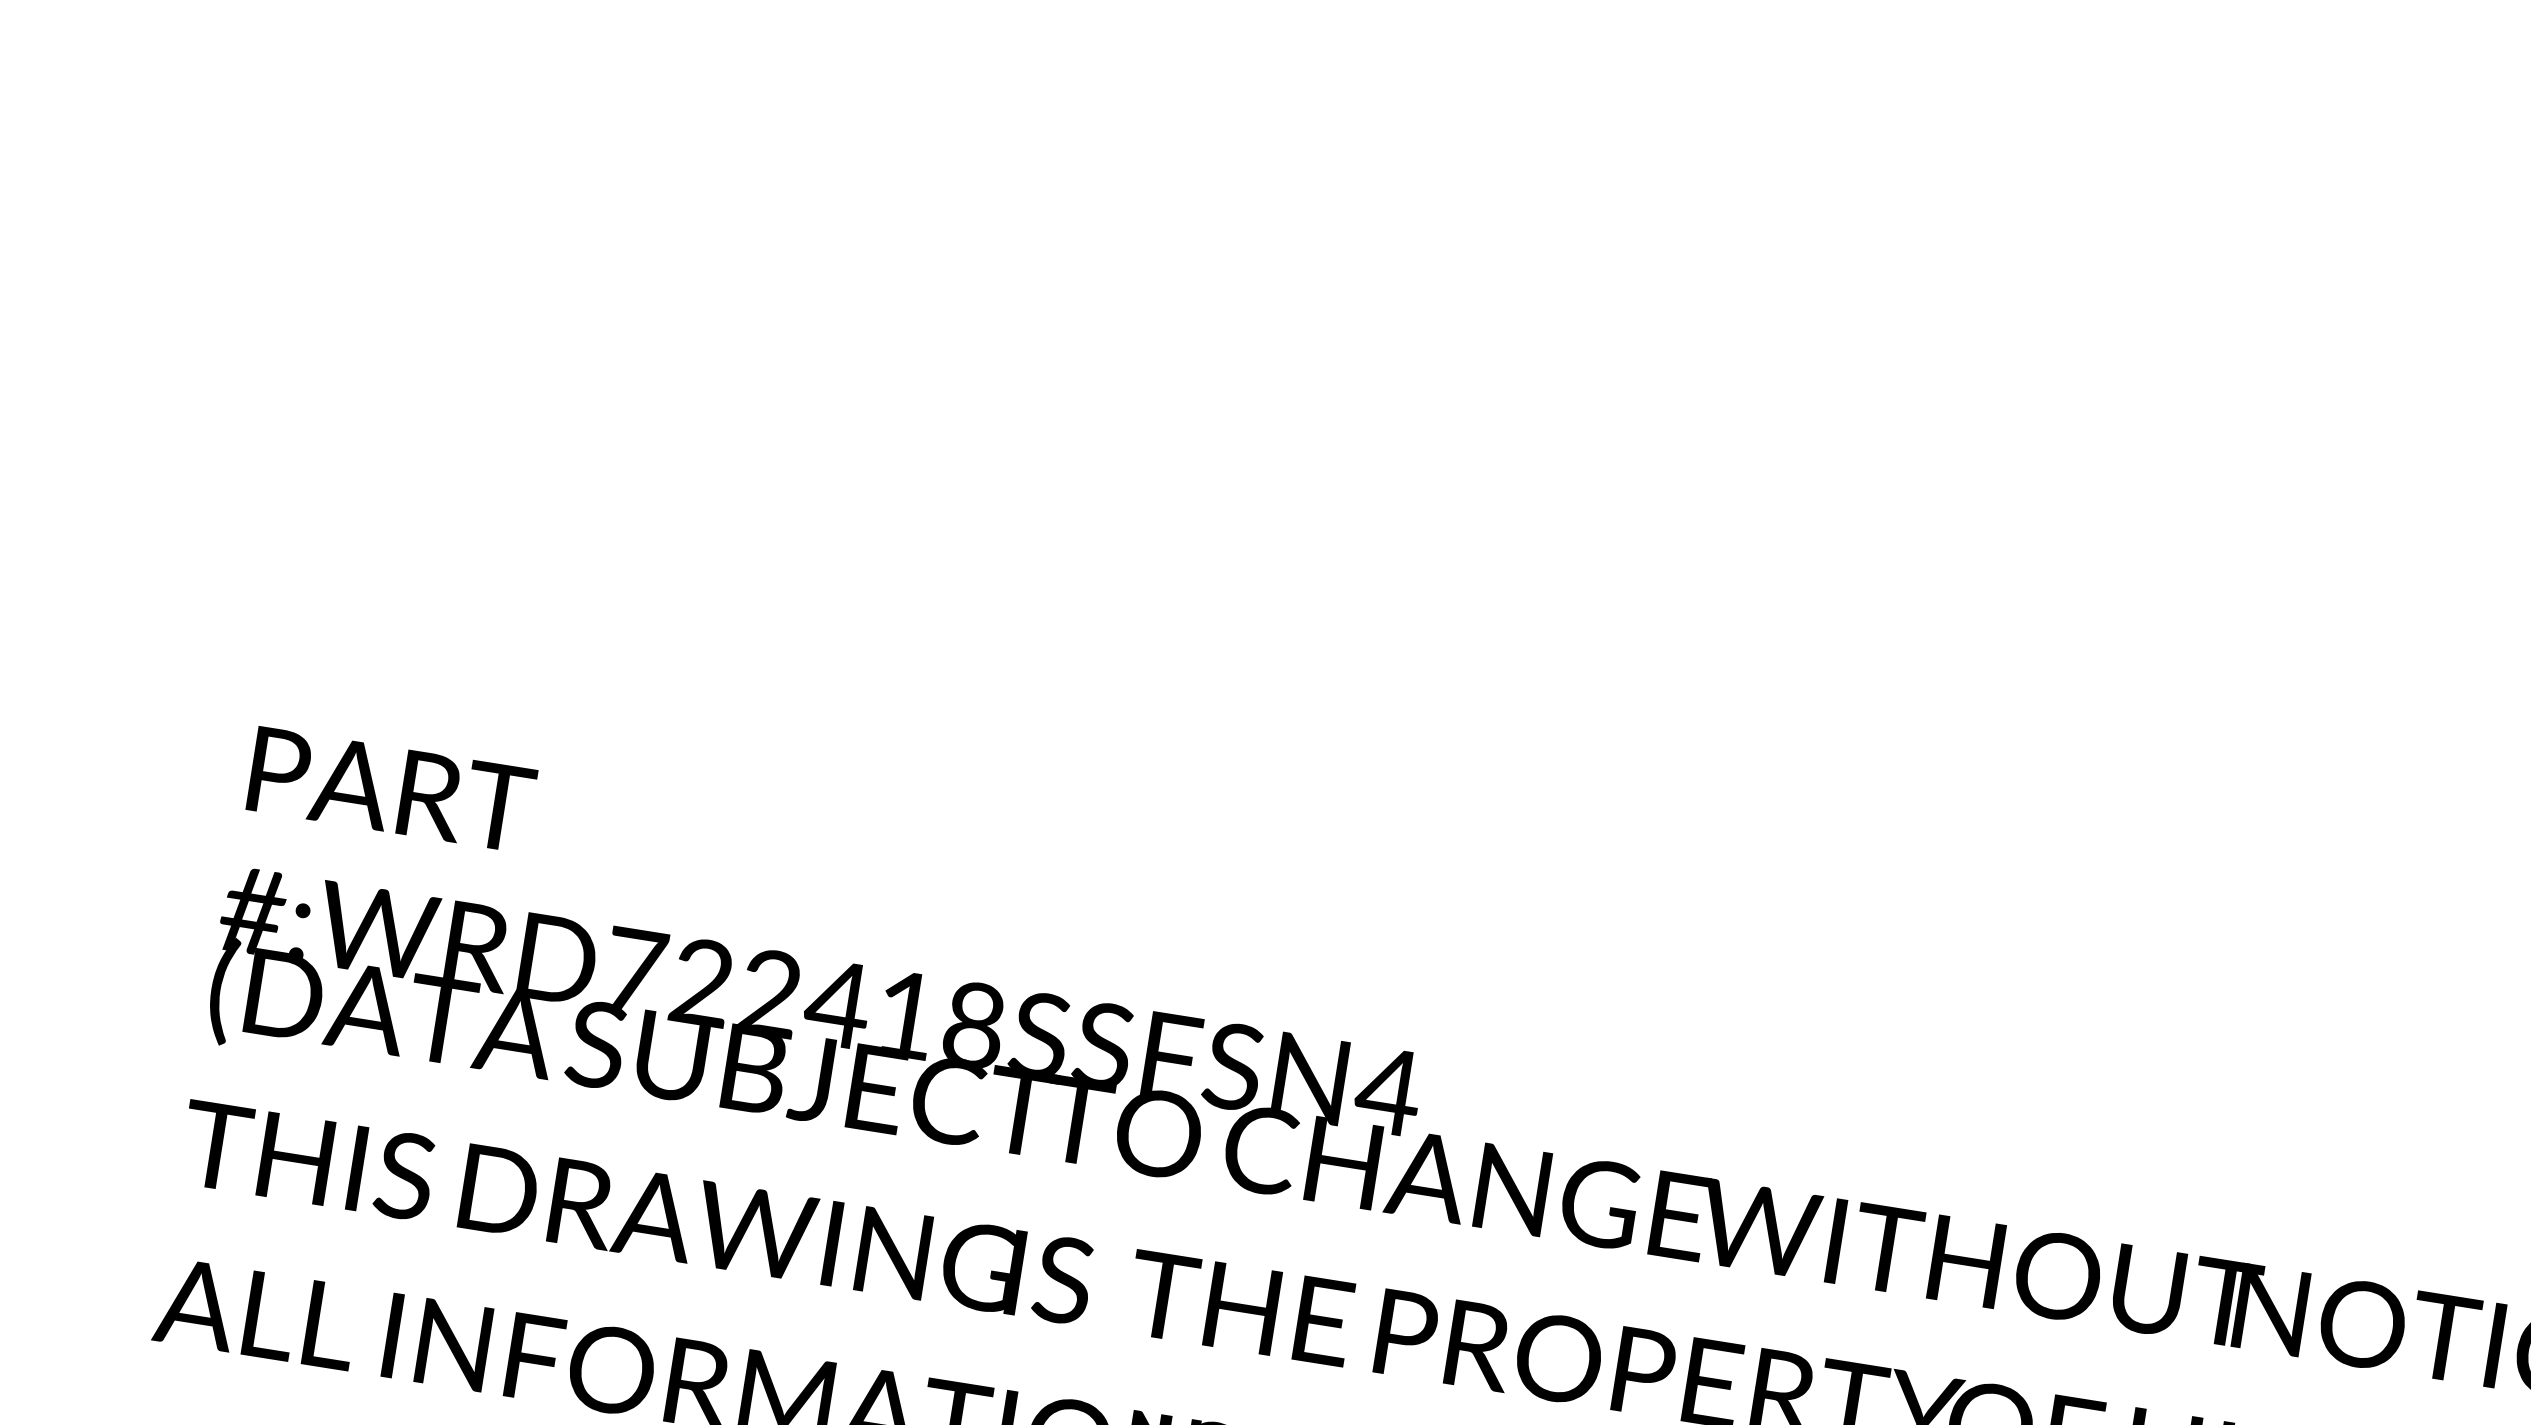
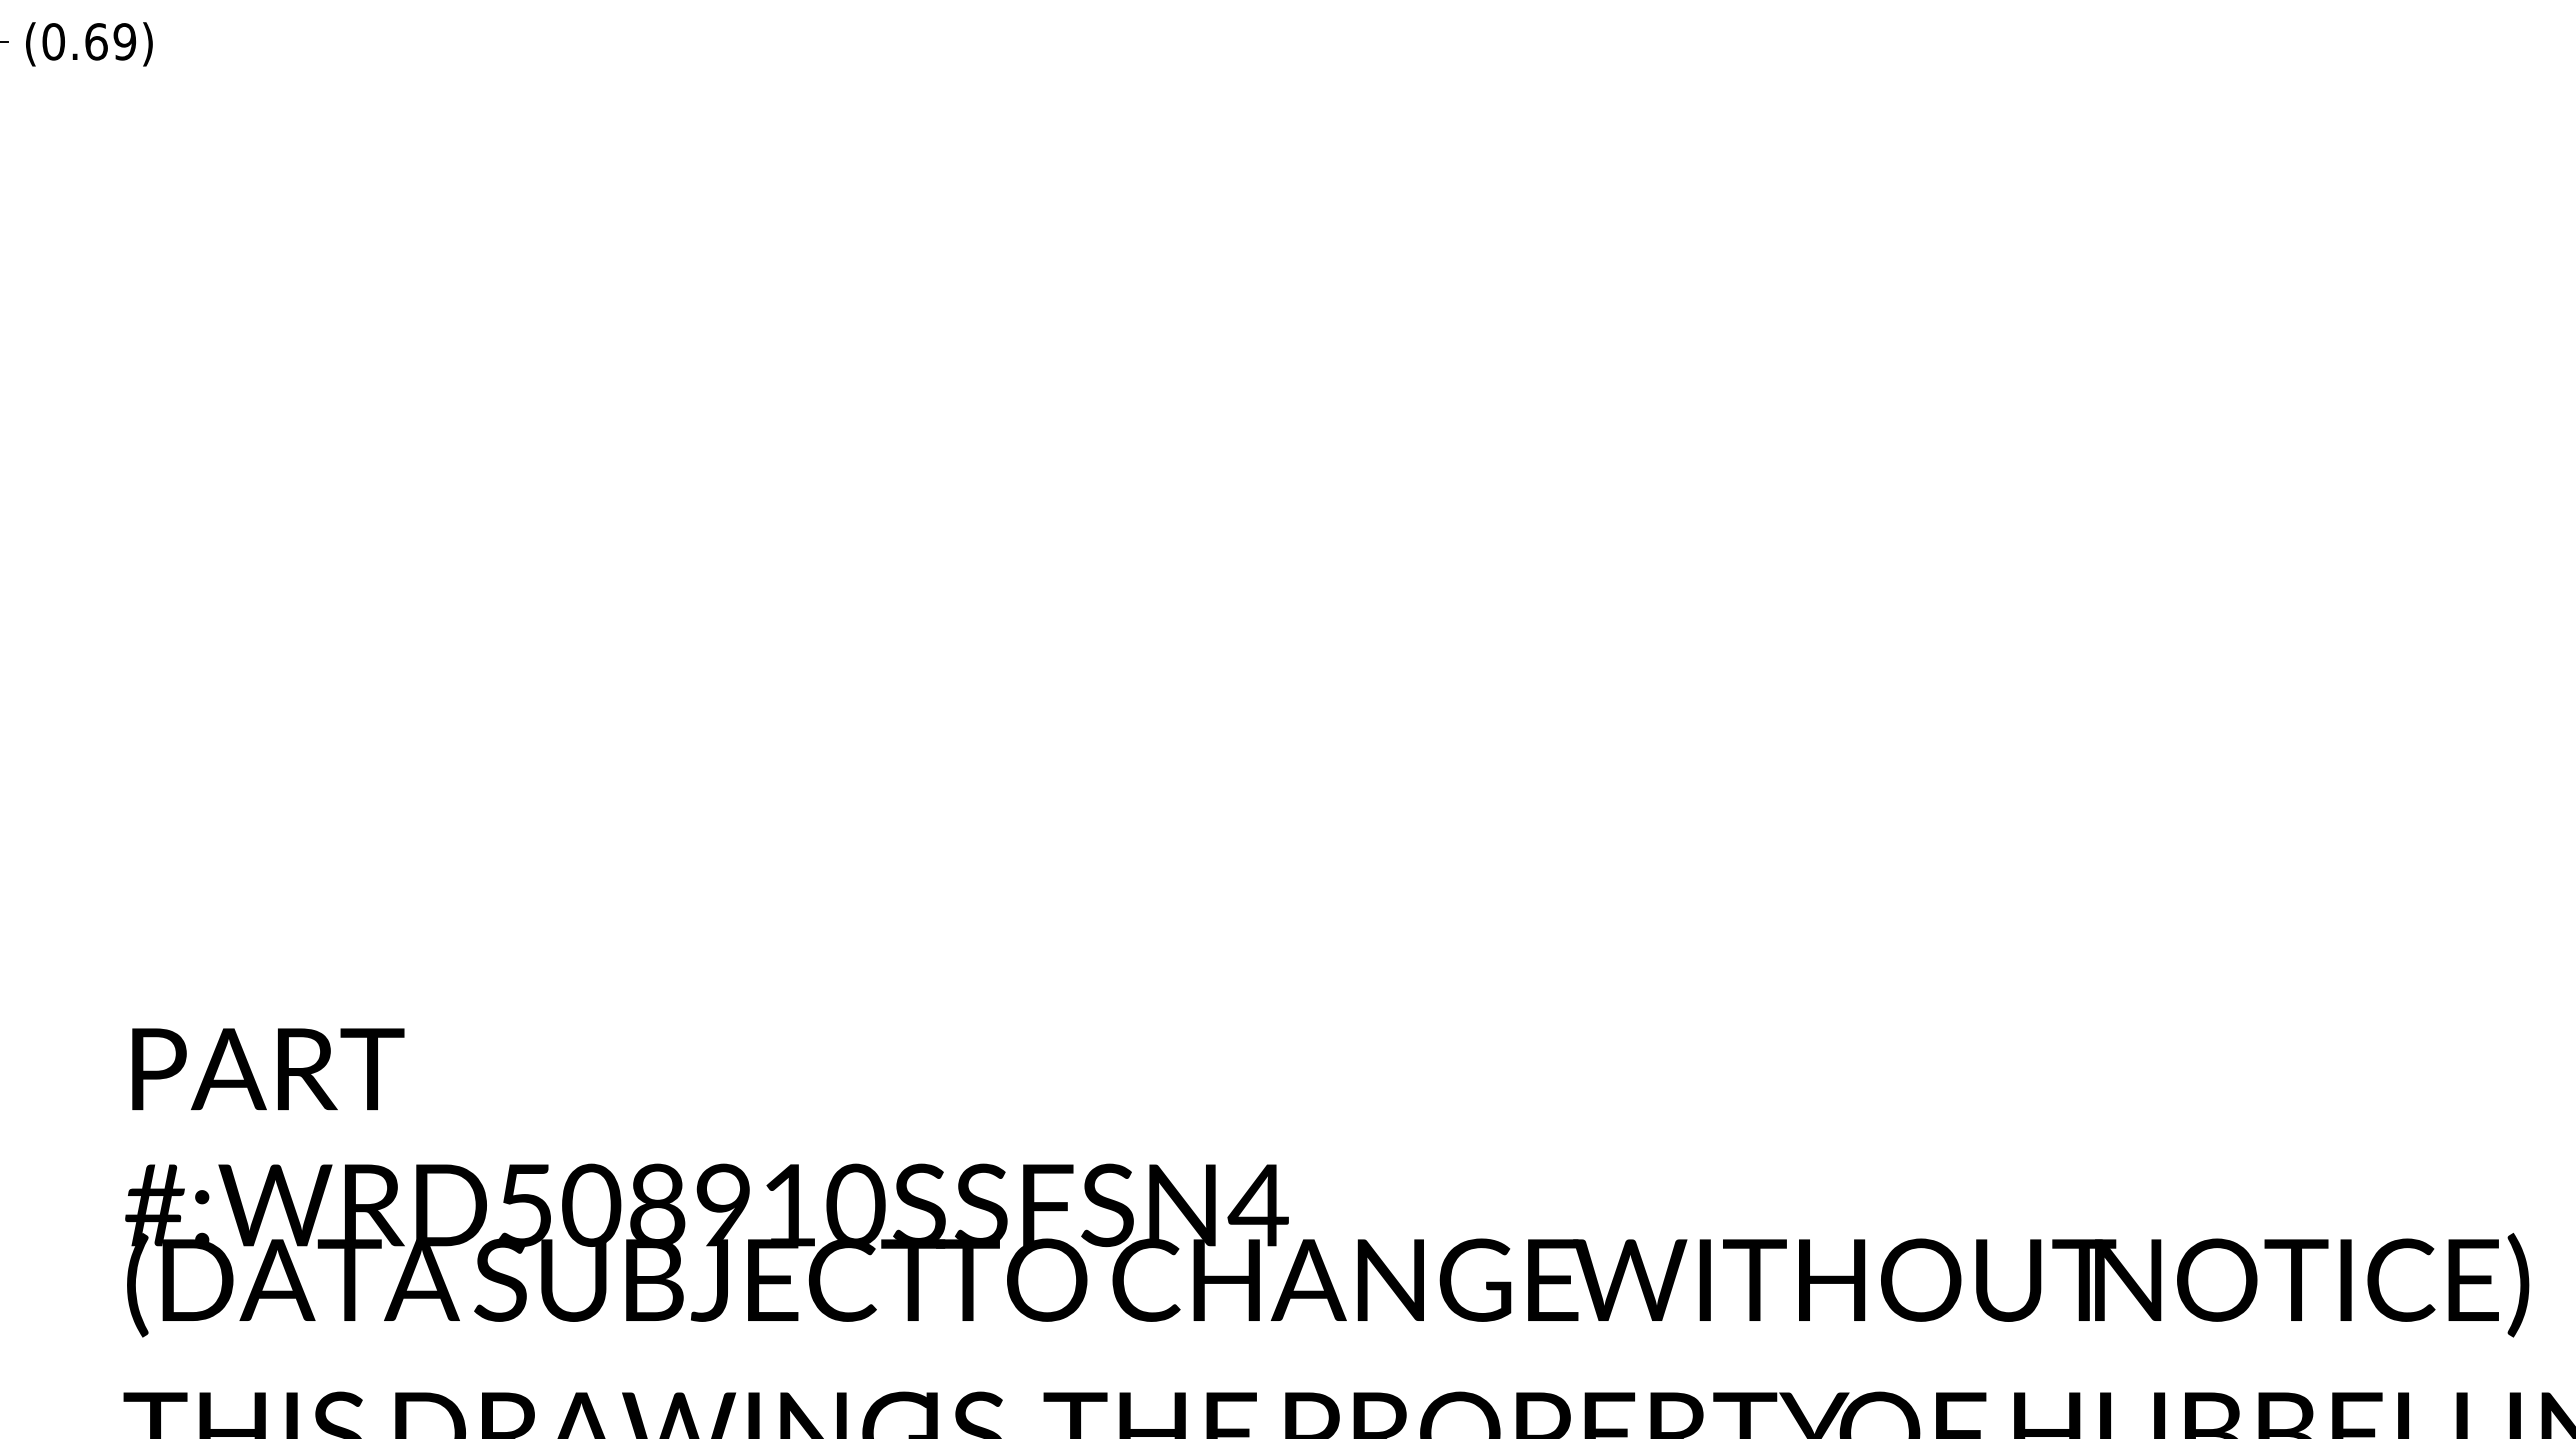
text: (805, 998) -> (691, 1204), #:WRD722418SSFSN4 -> #:WRD508910SSFSN4

